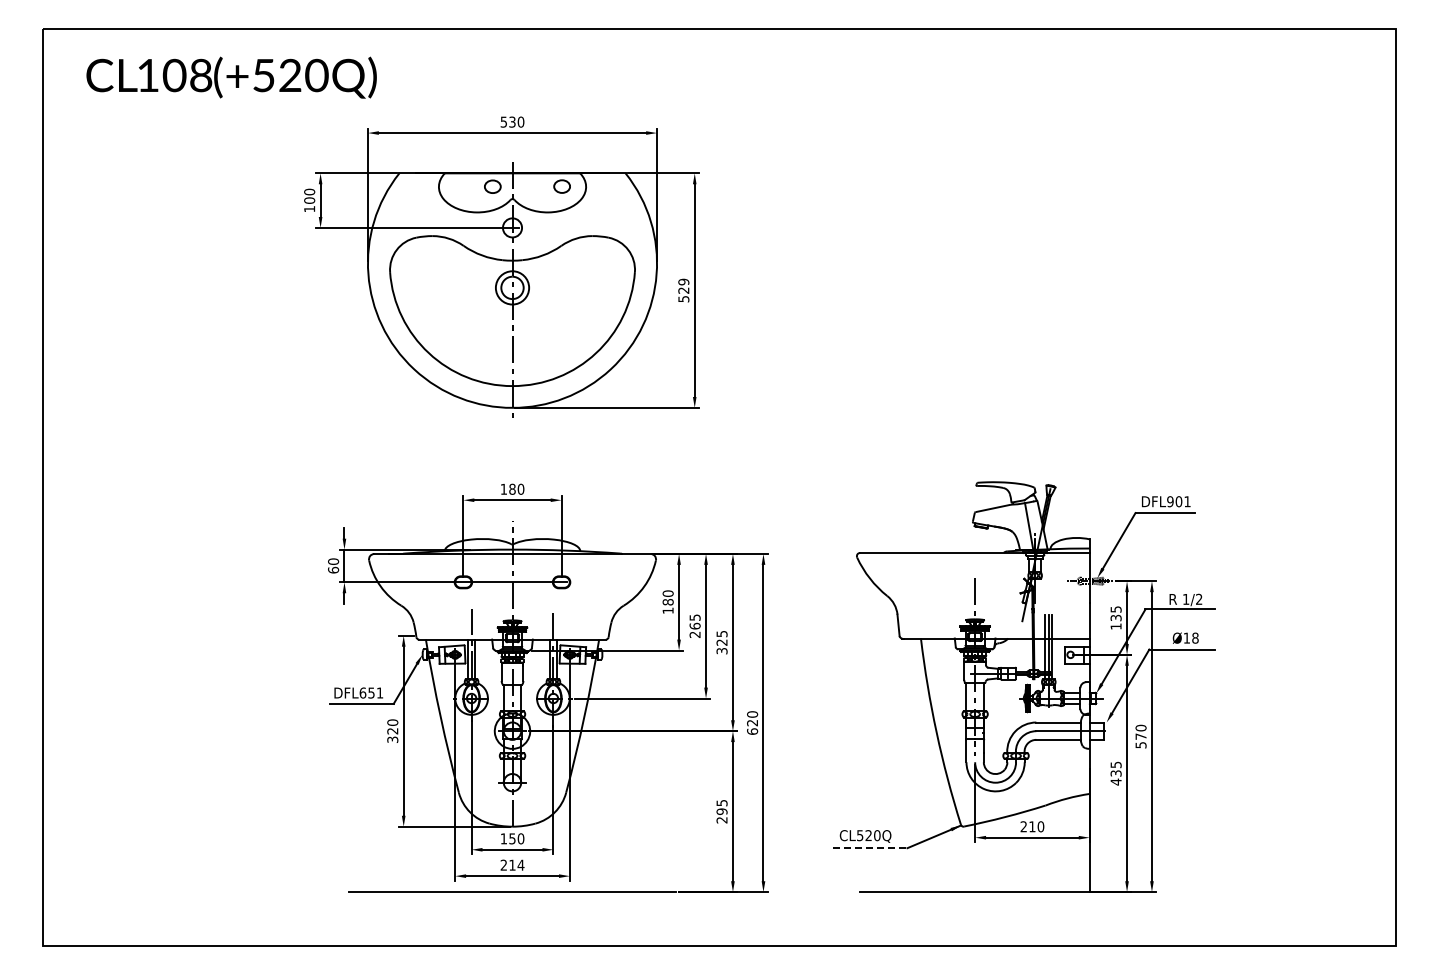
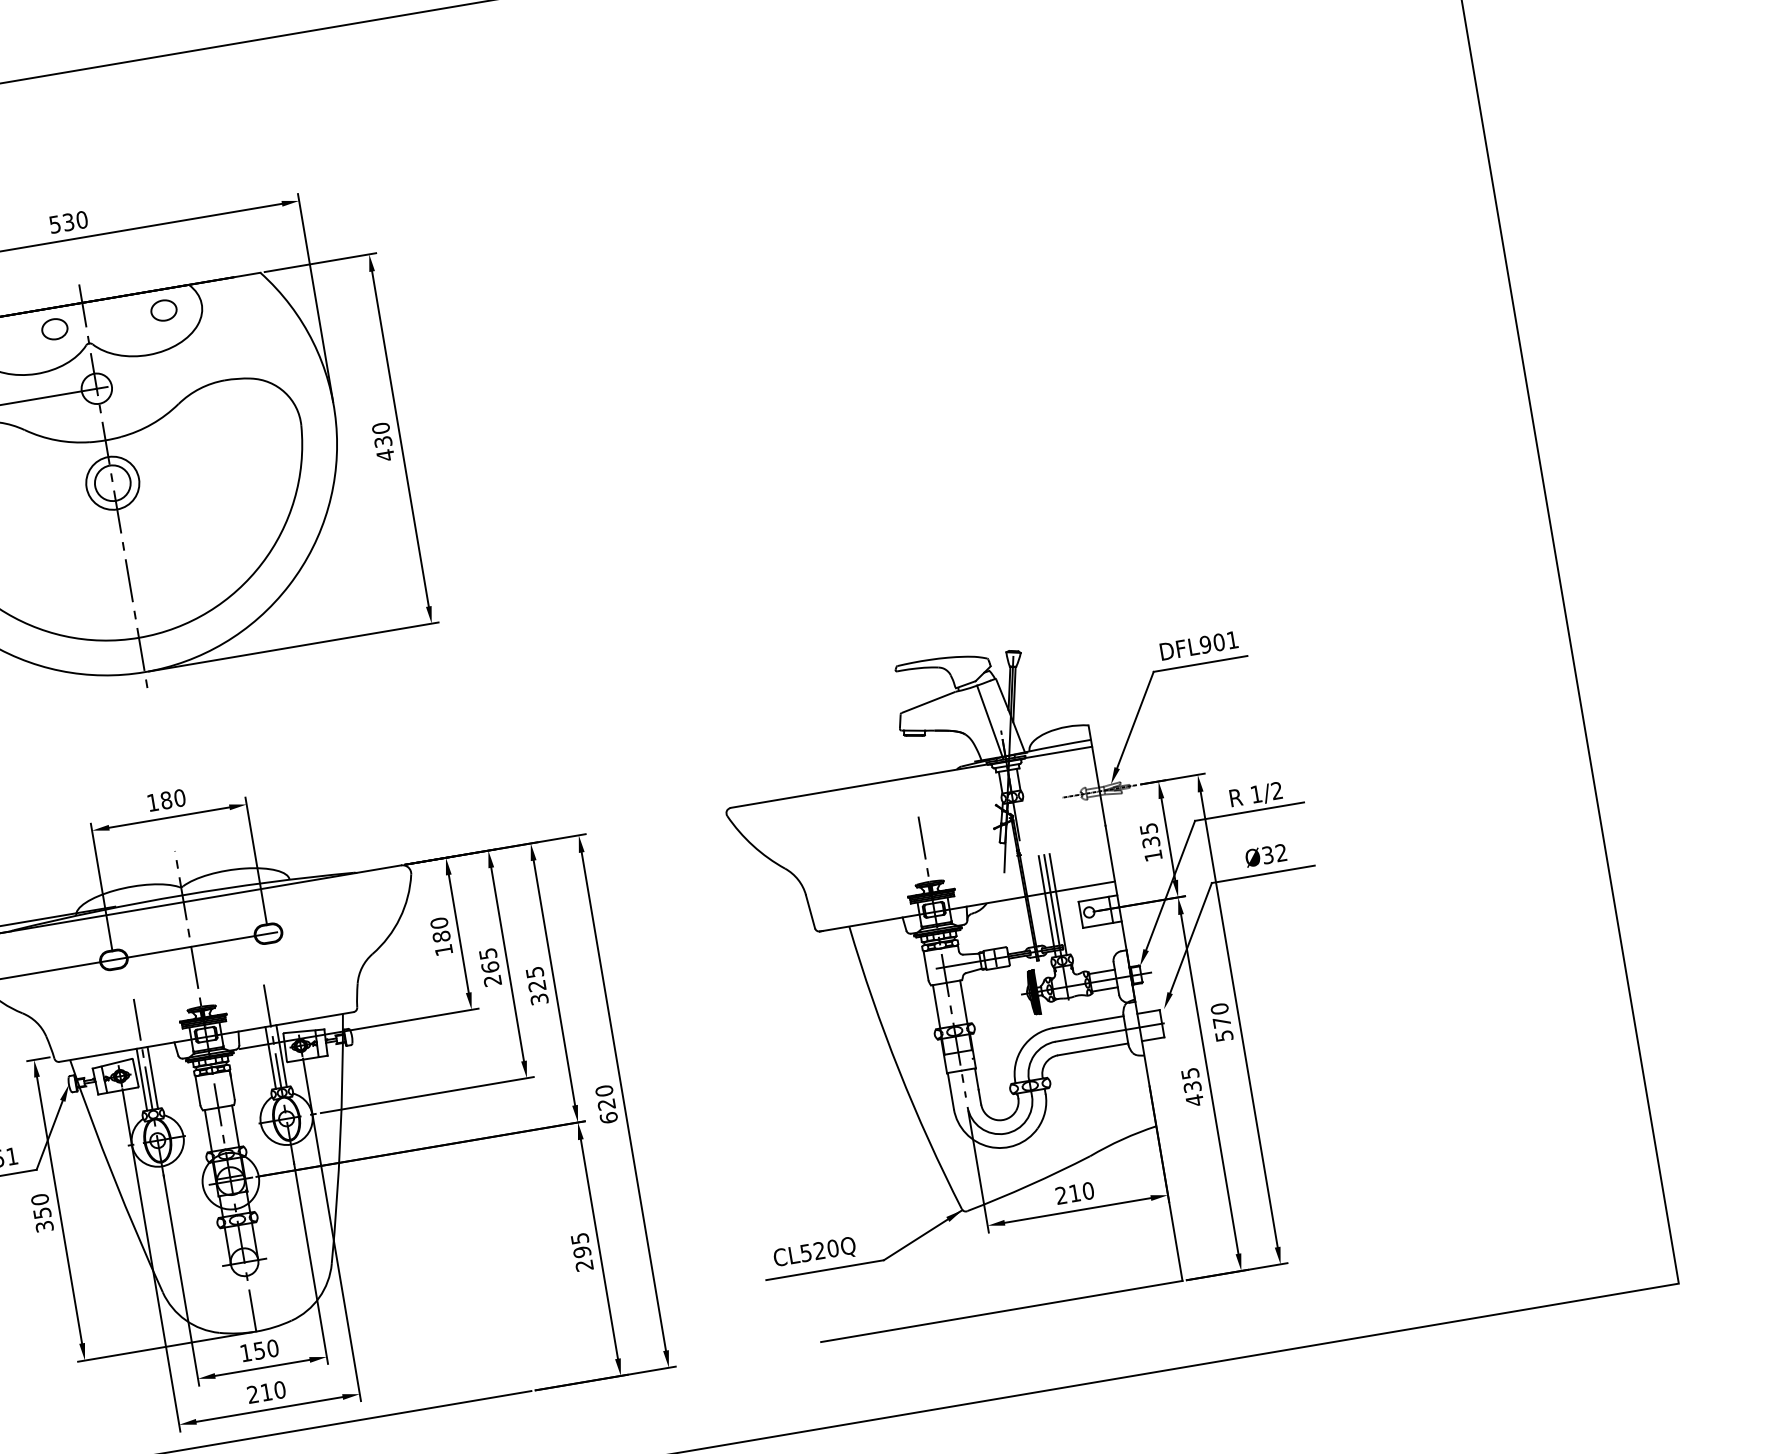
text: (683, 290) -> (382, 441), 529 -> 430
text: (1190, 637) -> (1273, 853), Ø18 -> Ø32
text: (392, 731) -> (41, 1213), 320 -> 350
line: (870, 848) -> (825, 1270), dashed -> solid
text: (520, 864) -> (278, 1388), 214 -> 210

